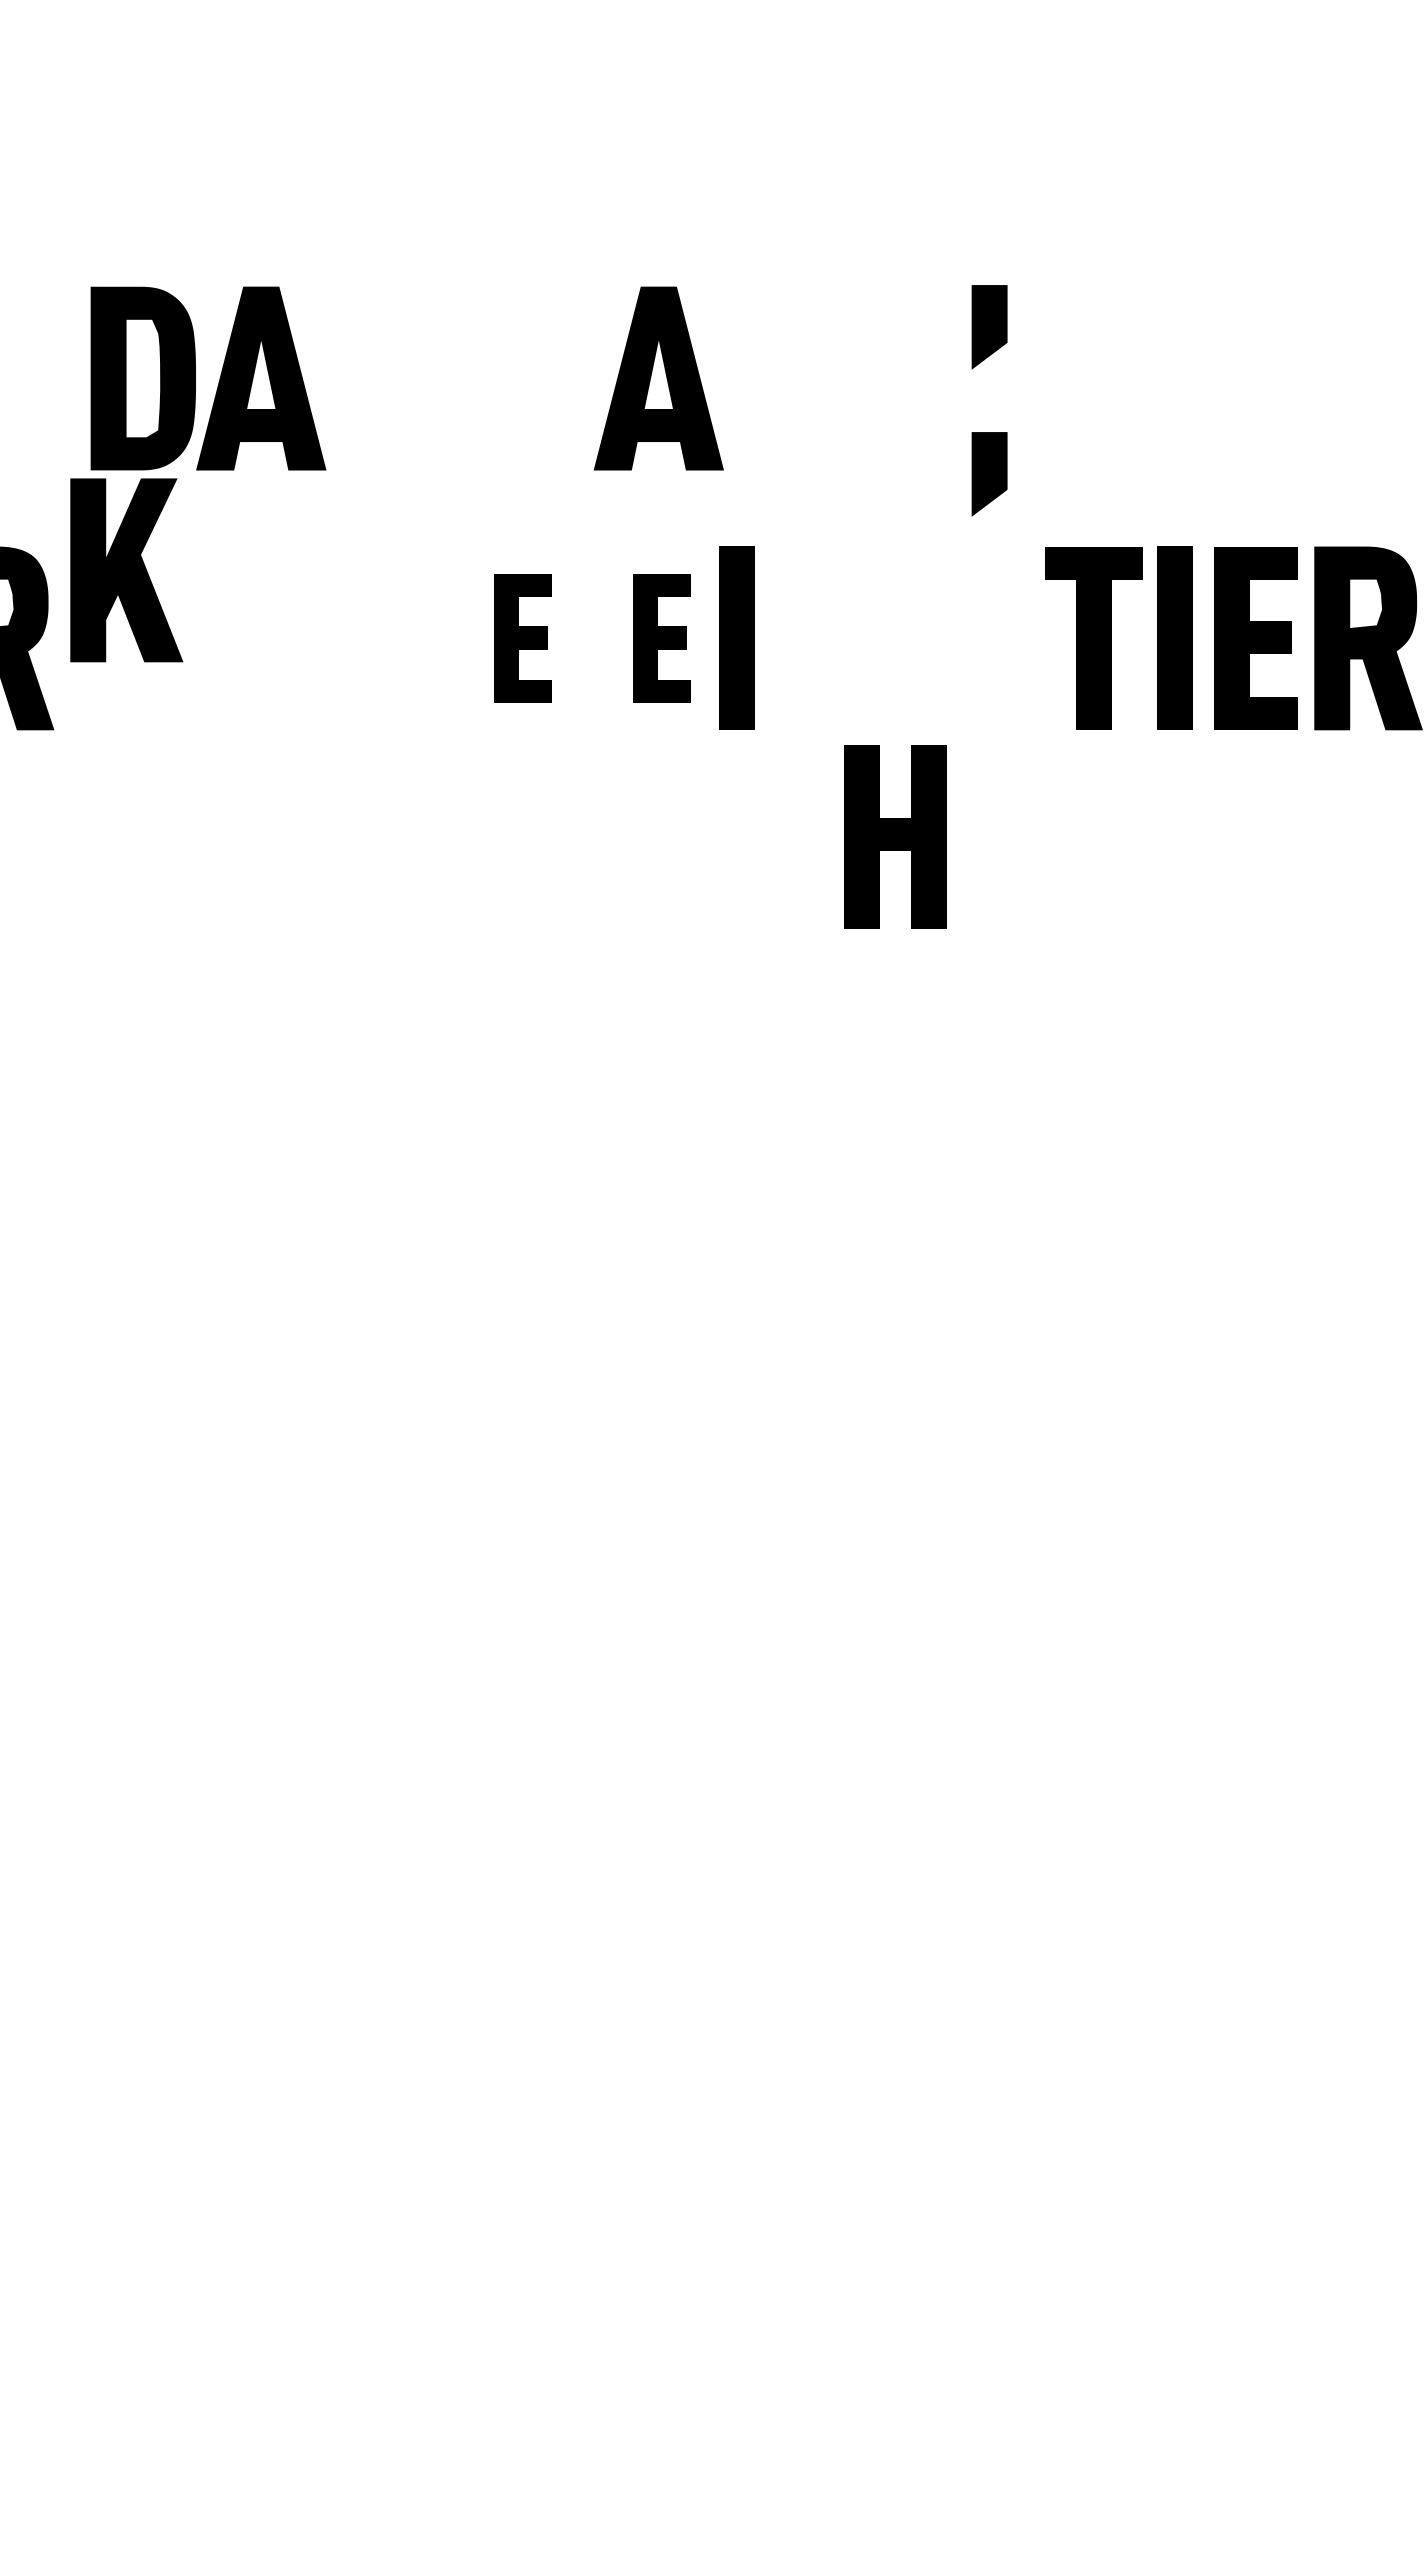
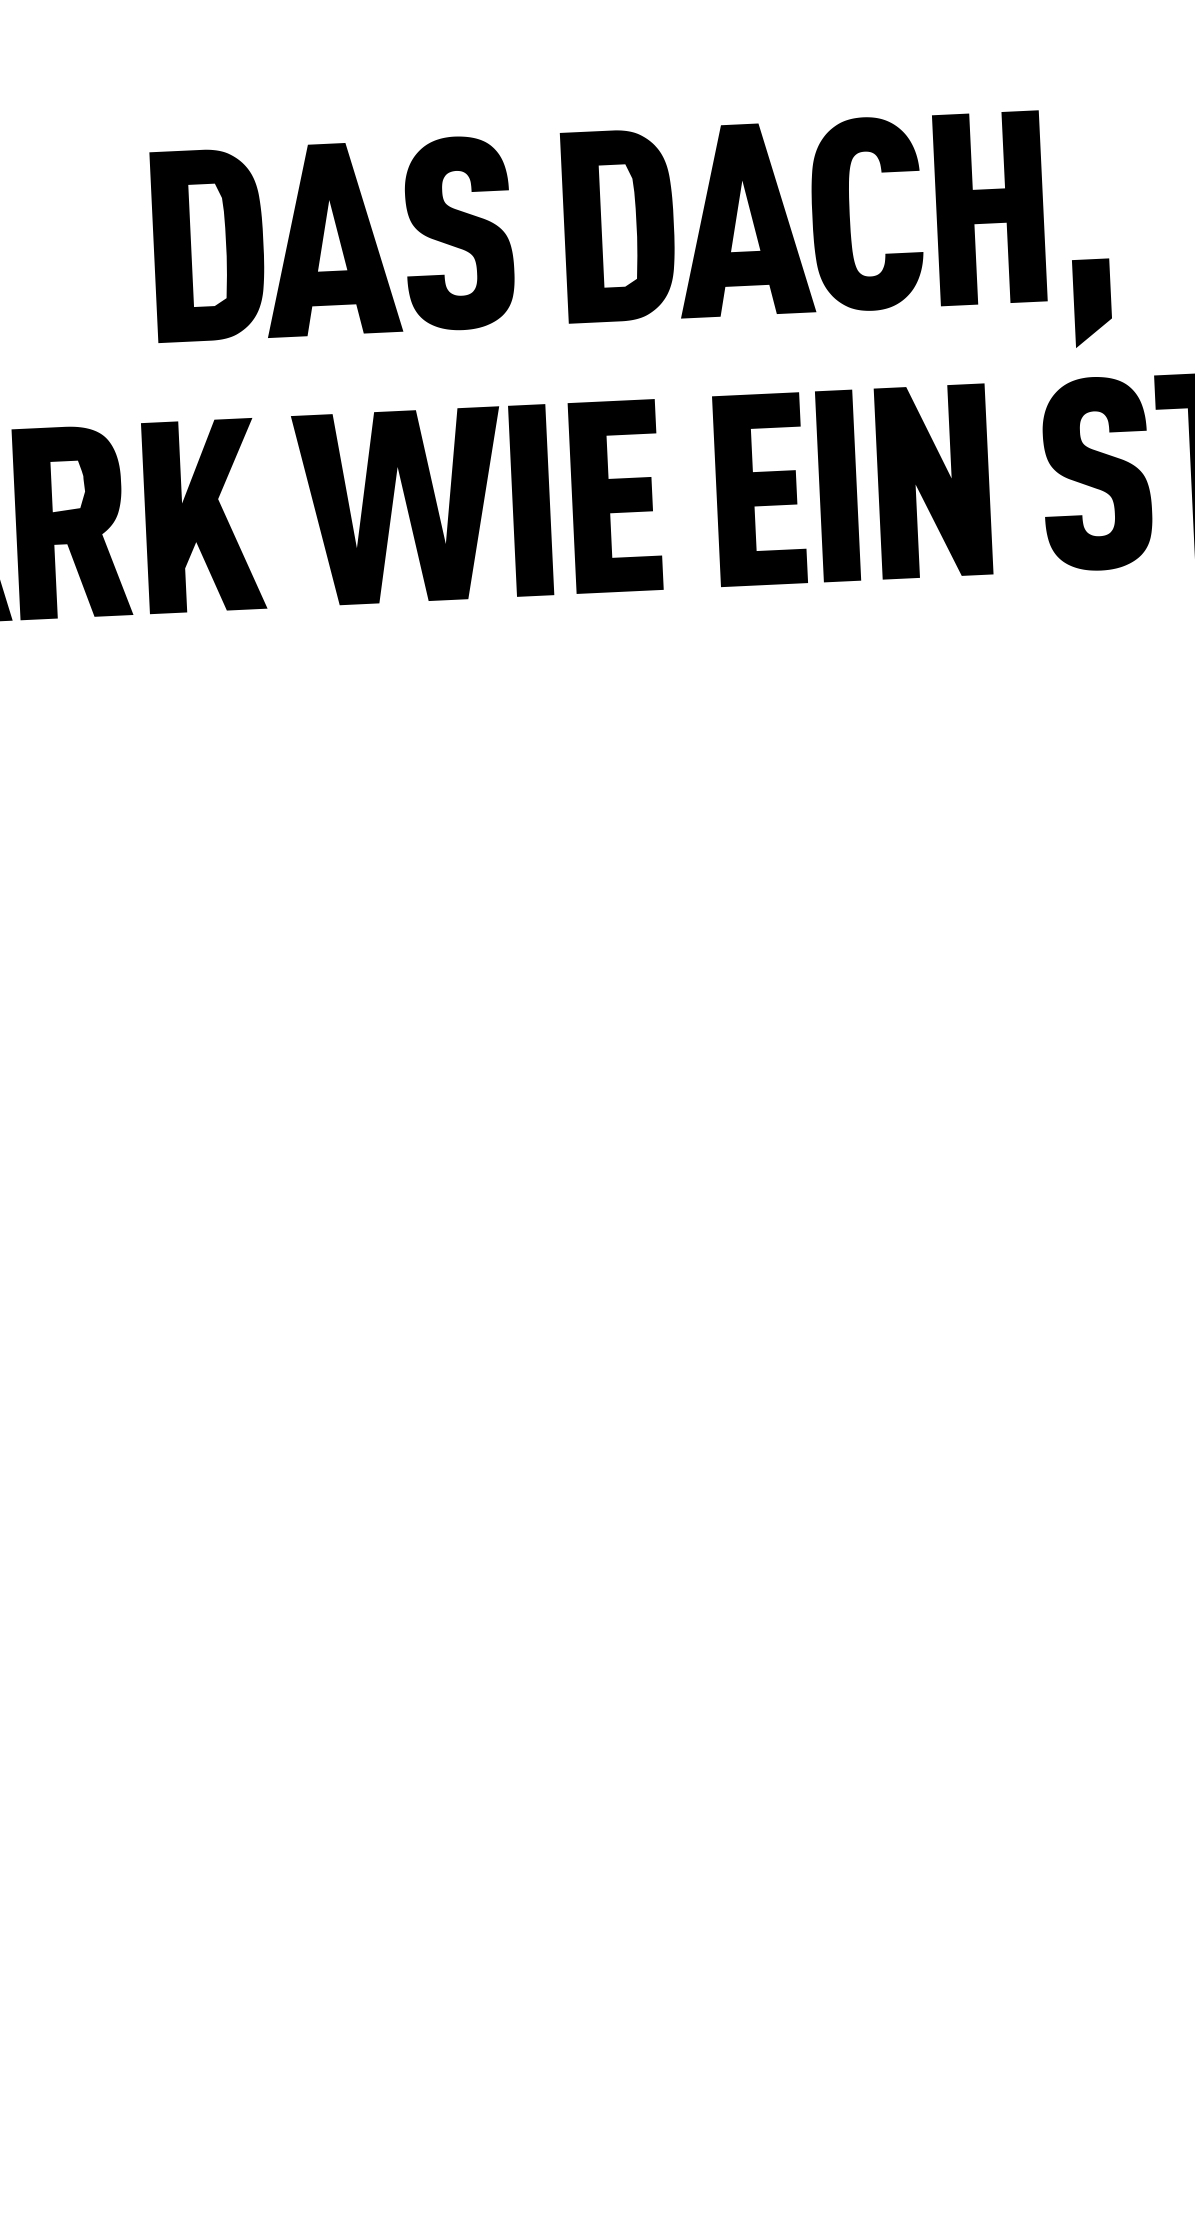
part: (989, 327) -> (1085, 150), removed
fill: (383, 378) -> (458, 233), added
part: (537, 378) -> (618, 225), added
fill: (776, 378) -> (866, 214), added
part: (126, 570) -> (203, 516), moved
fill: (314, 638) -> (399, 506), added
fill: (441, 638) -> (531, 500), added
part: (522, 638) -> (615, 496), size x1.43
part: (661, 638) -> (759, 489), size x1.43
fill: (828, 638) -> (933, 481), added
fill: (985, 638) -> (1096, 473), added
part: (895, 836) -> (990, 208), moved

